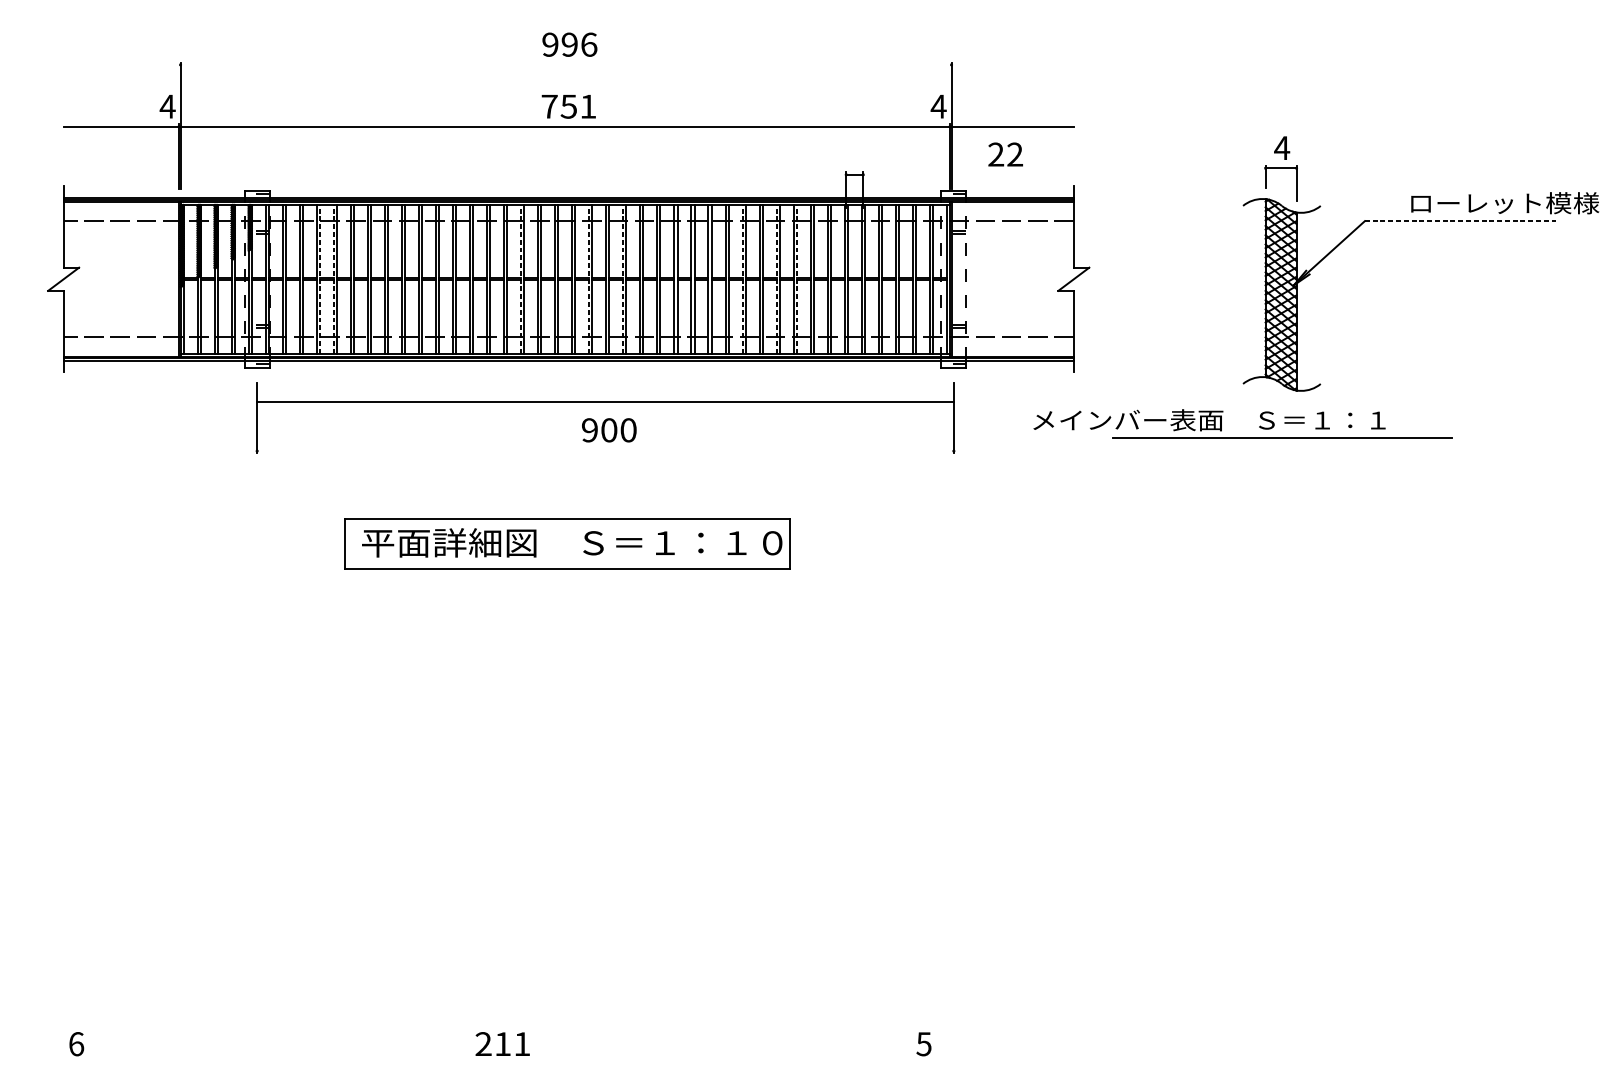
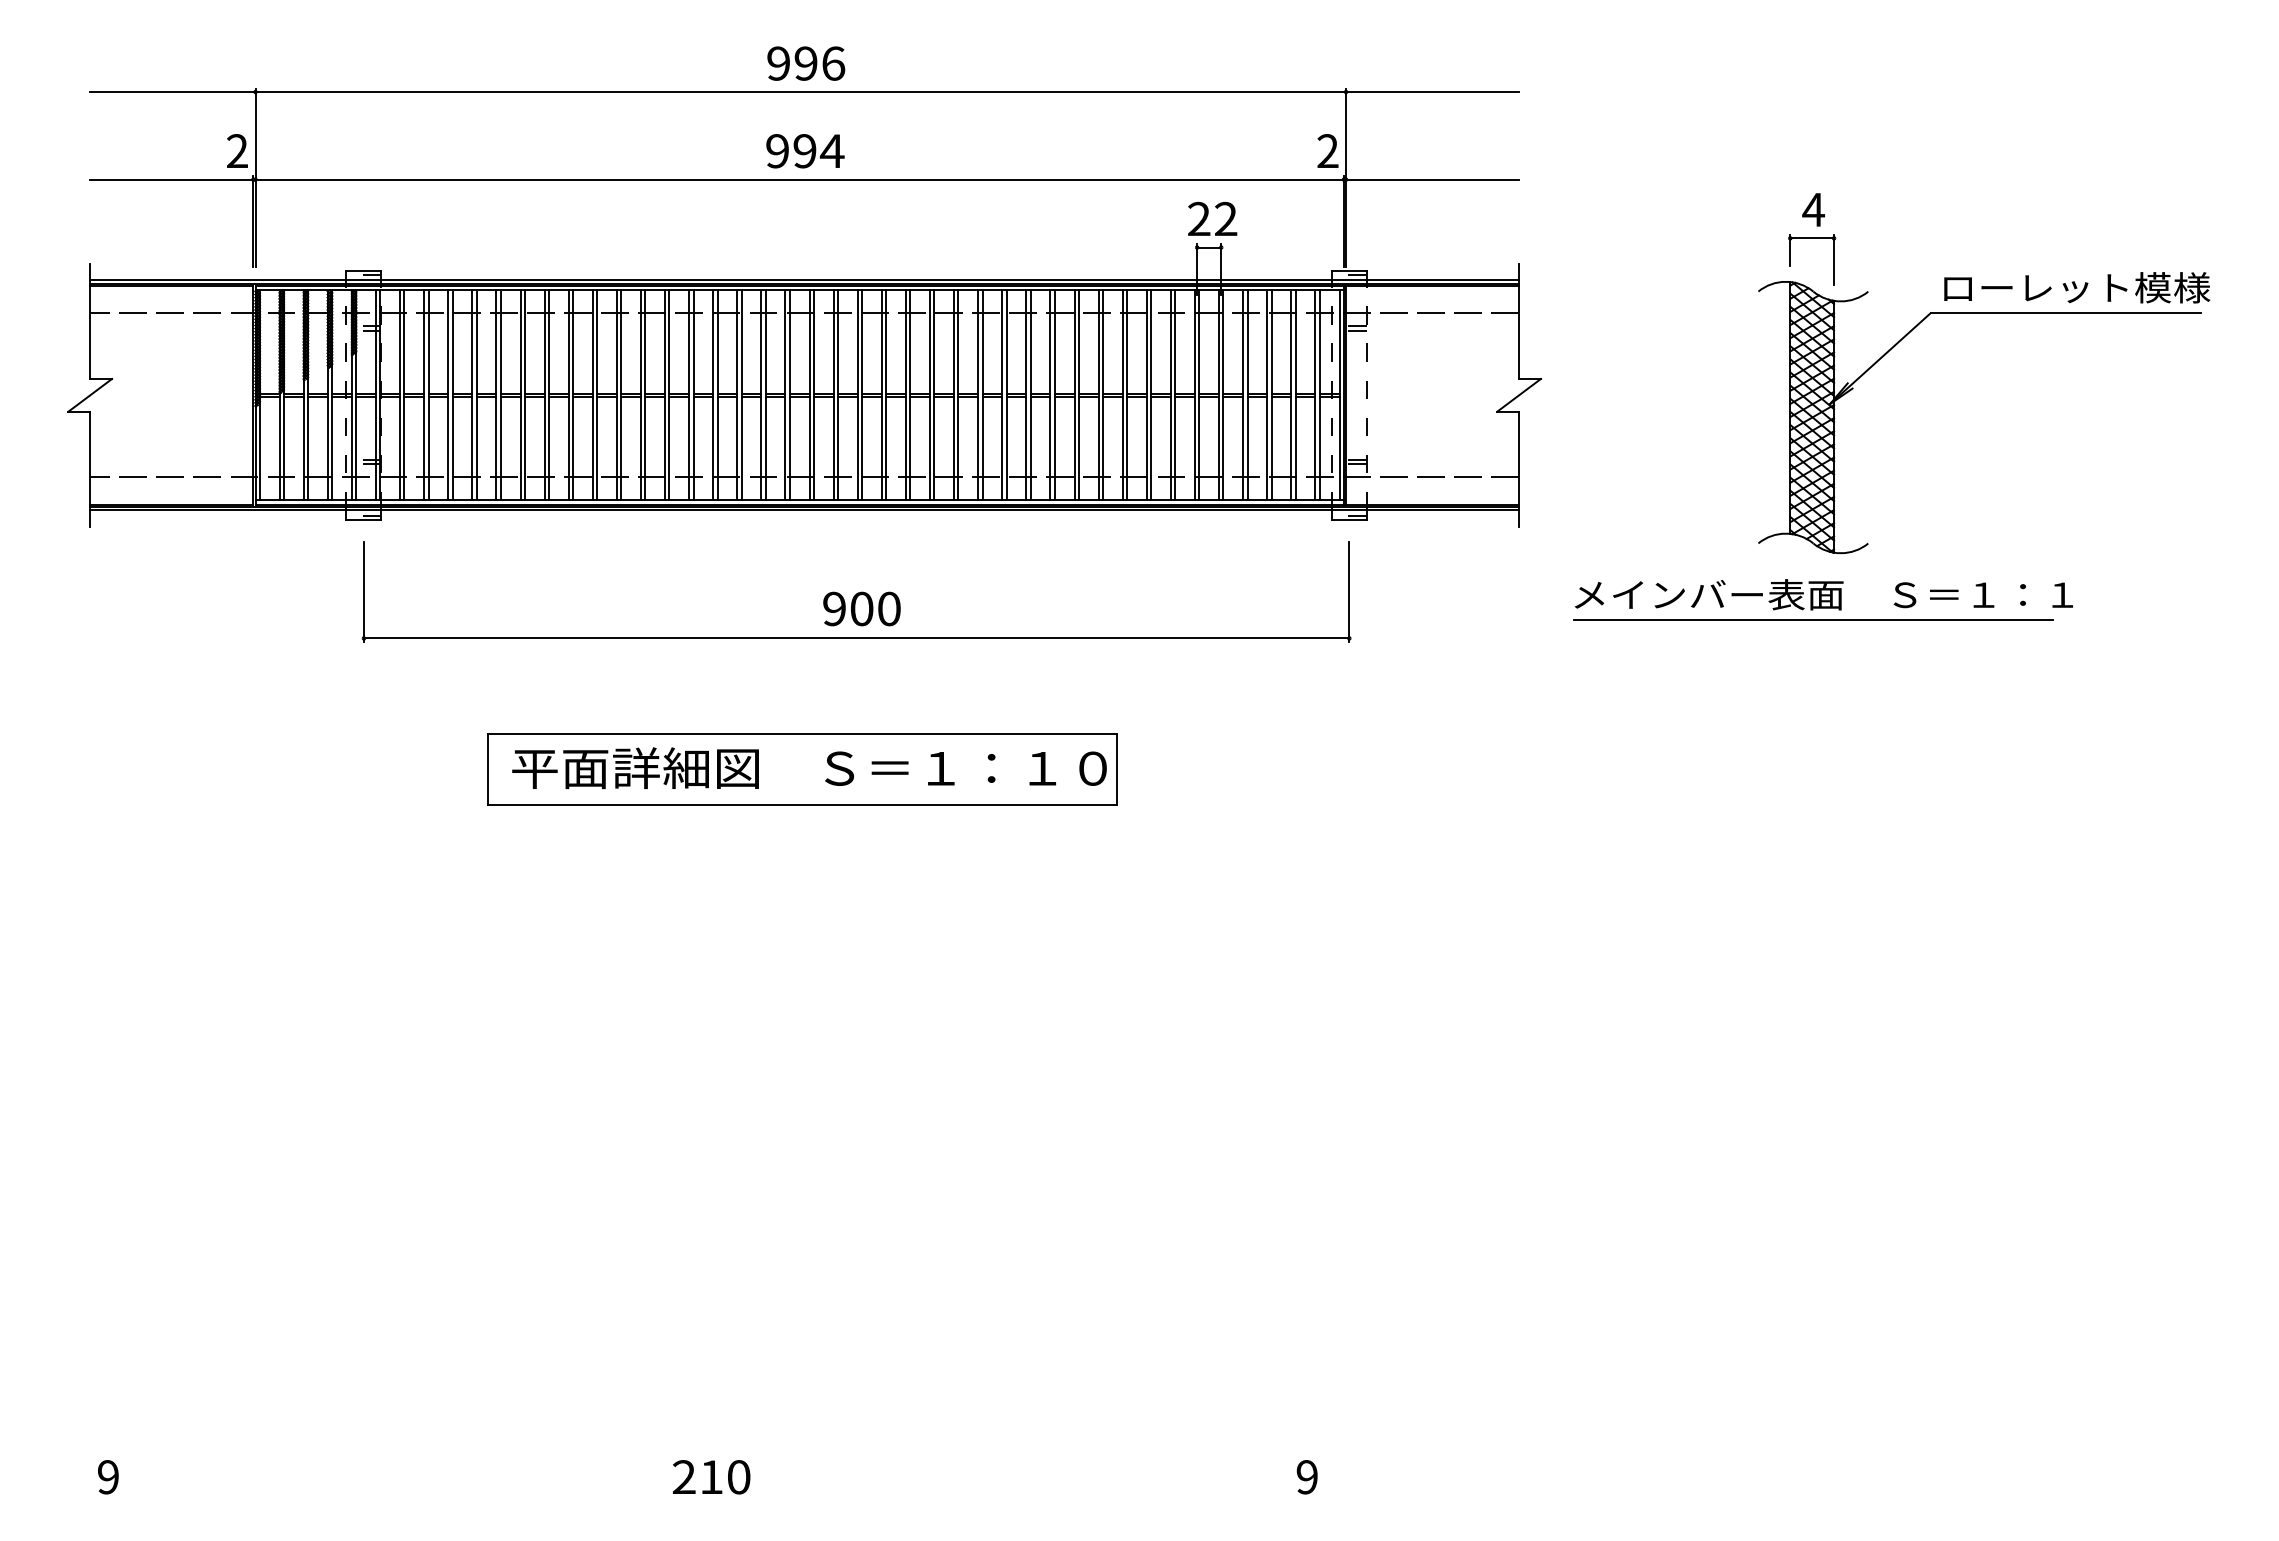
line: (568, 65) -> (804, 92), added
text: (167, 106) -> (237, 150), 4 -> 2
text: (569, 106) -> (805, 151), 751 -> 994
text: (938, 106) -> (1327, 150), 4 -> 2
text: (1005, 154) -> (1212, 218), moved
text: (1505, 203) -> (2077, 287), moved
line: (1460, 221) -> (2066, 313), dashed -> solid
line: (319, 278) -> (452, 394), dashed -> solid
line: (333, 278) -> (472, 394), dashed -> solid
line: (521, 278) -> (737, 394), dashed -> solid
line: (589, 278) -> (833, 394), dashed -> solid
line: (623, 278) -> (881, 394), dashed -> solid
line: (742, 278) -> (1050, 394), dashed -> solid
line: (776, 278) -> (1098, 394), dashed -> solid
line: (797, 278) -> (1127, 394), dashed -> solid
line: (605, 402) -> (856, 638), moved
text: (1209, 420) -> (1823, 594), moved
text: (76, 1044) -> (108, 1477), 6 -> 9
text: (522, 1044) -> (739, 1477), 211 -> 210
text: (923, 1044) -> (1306, 1477), 5 -> 9

